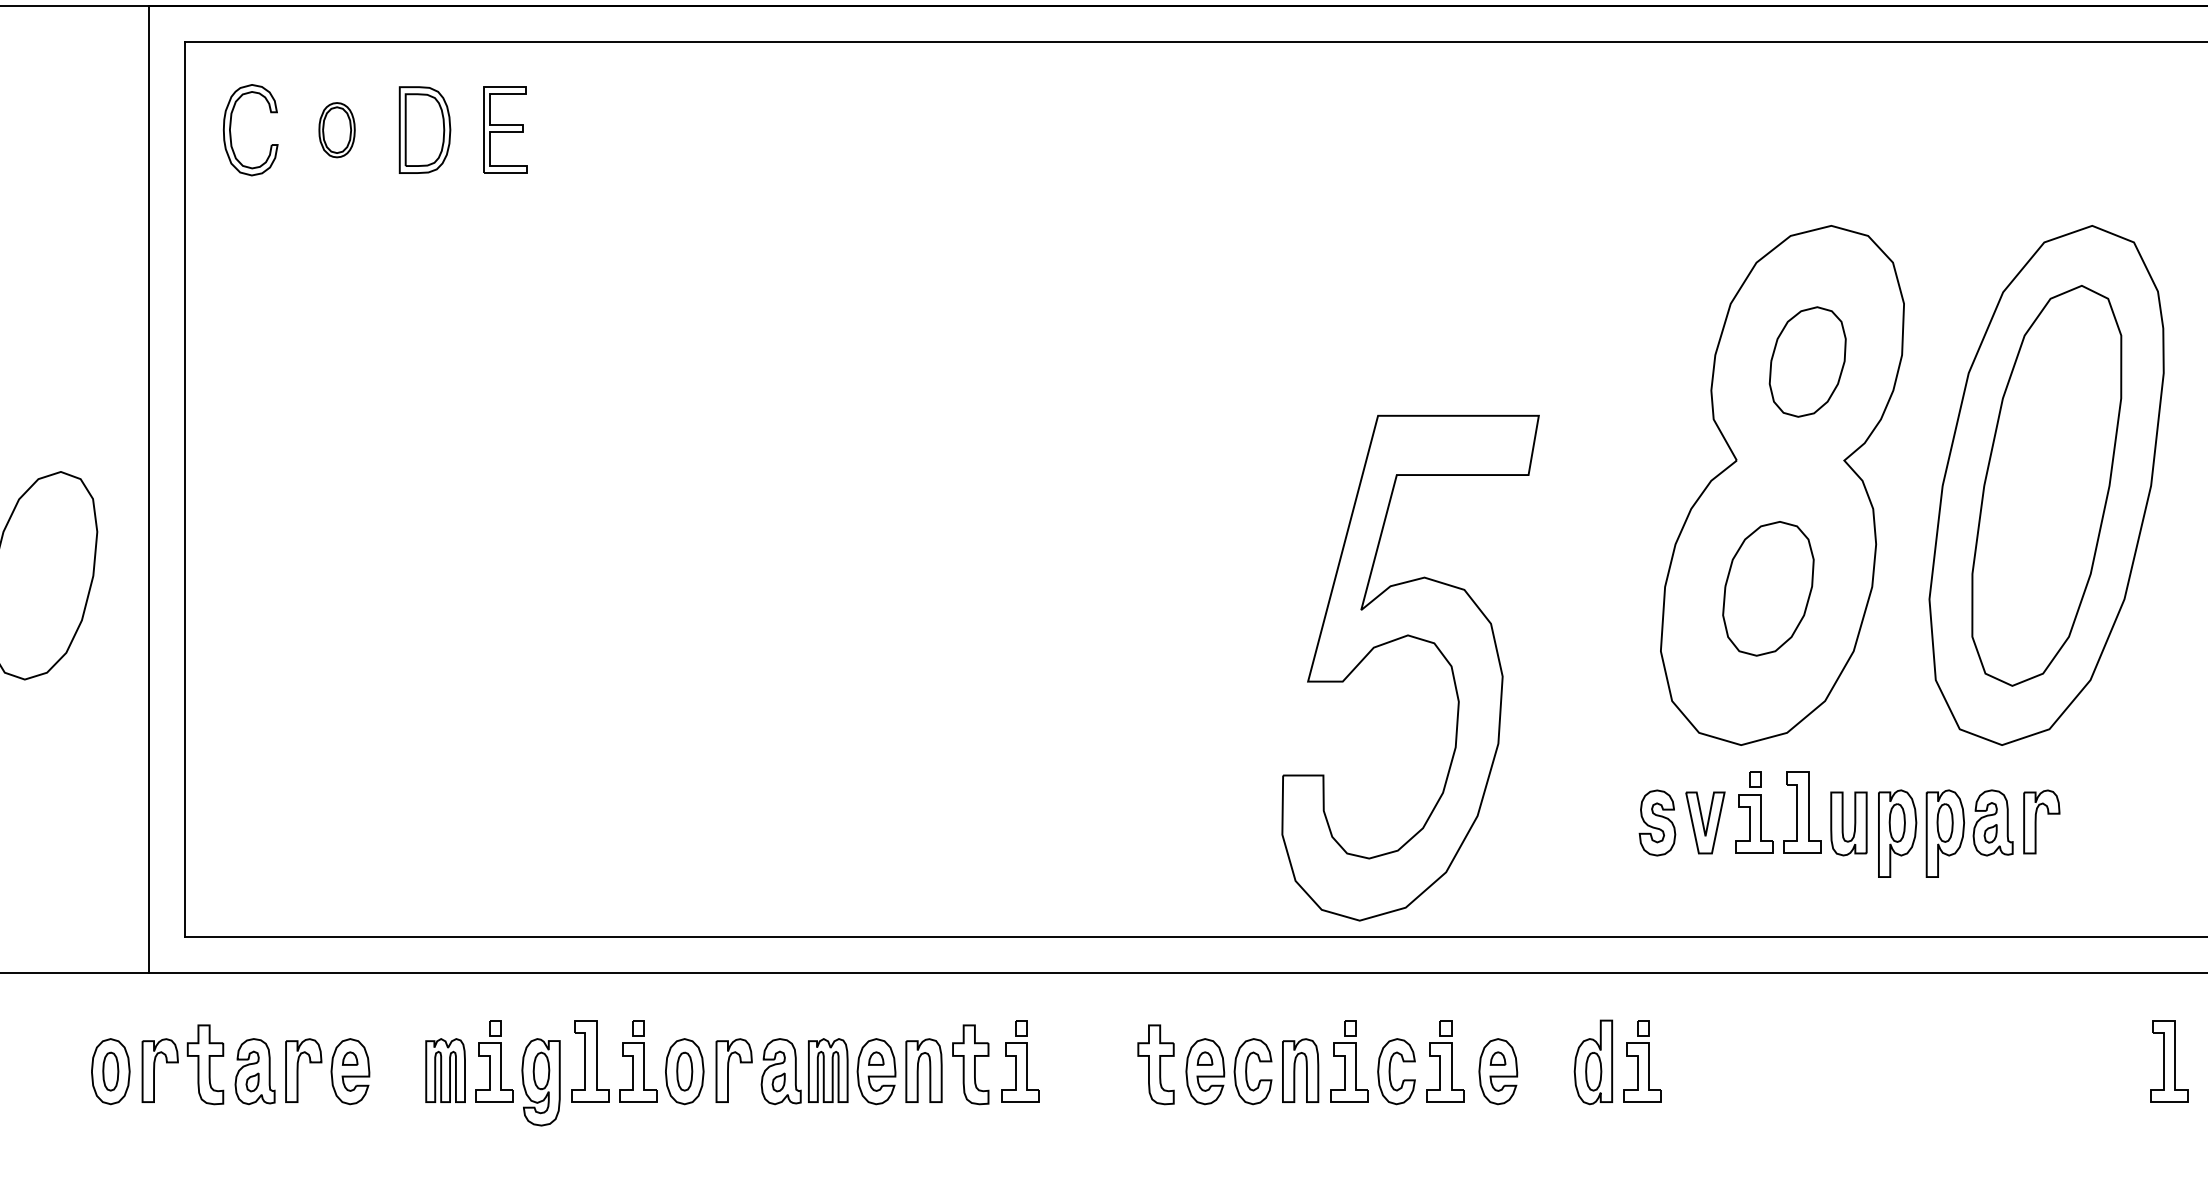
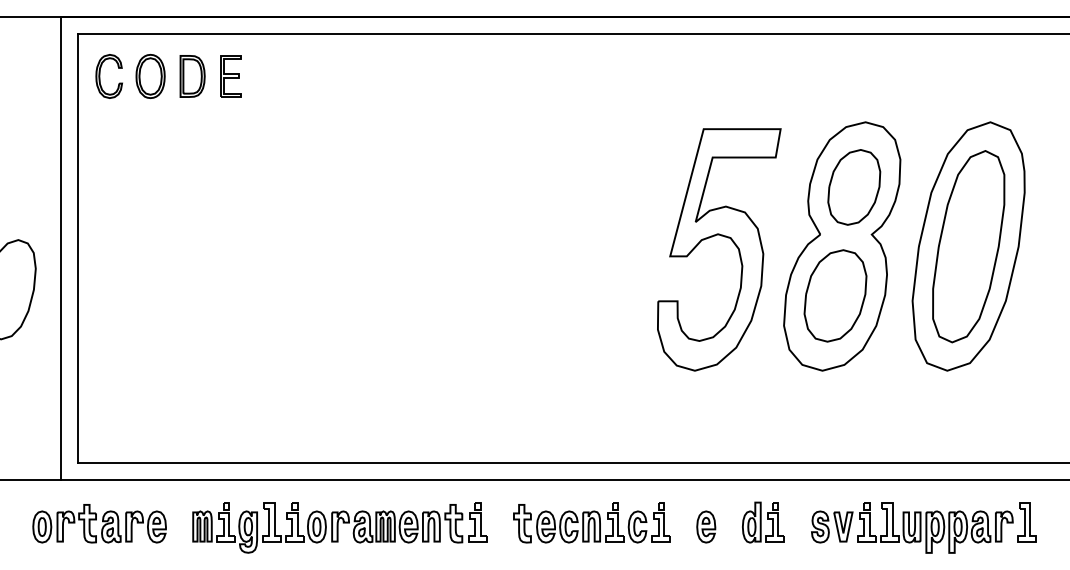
part: (336, 130) -> (150, 76), size x1.67
part: (1808, 362) -> (854, 187), size x1.43
part: (1768, 587) -> (835, 295), size x1.43
part: (1421, 642) -> (724, 237), moved
part: (1849, 823) -> (912, 527), moved
part: (1300, 1062) -> (591, 522), moved

